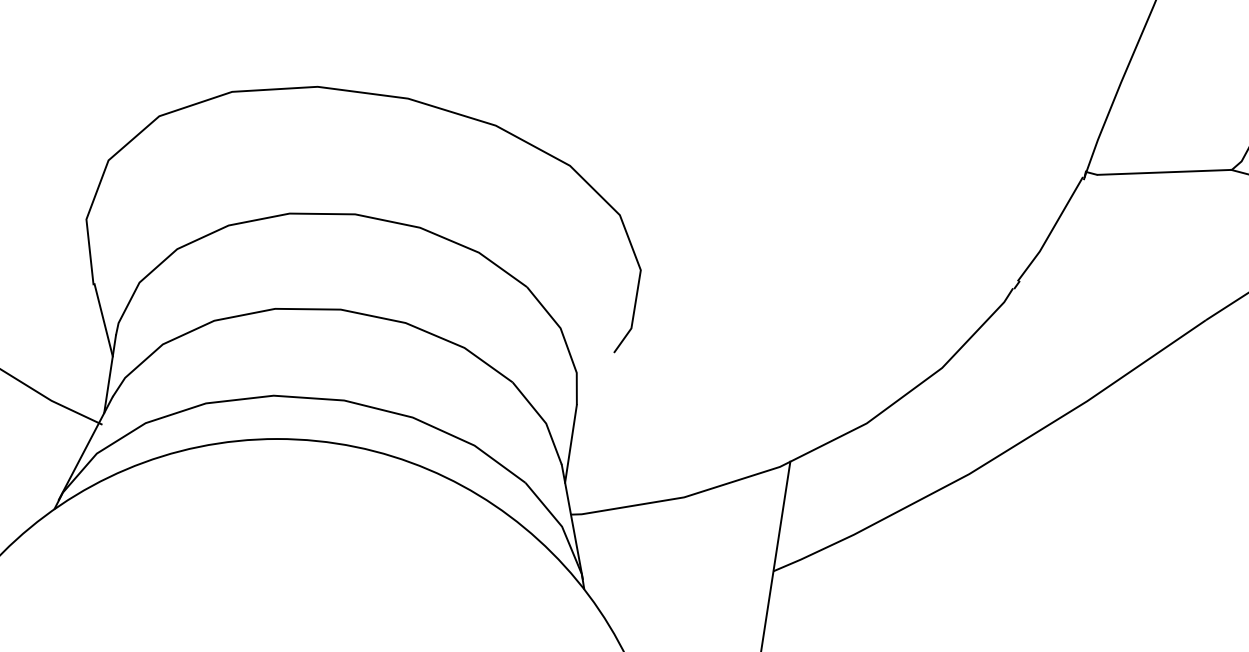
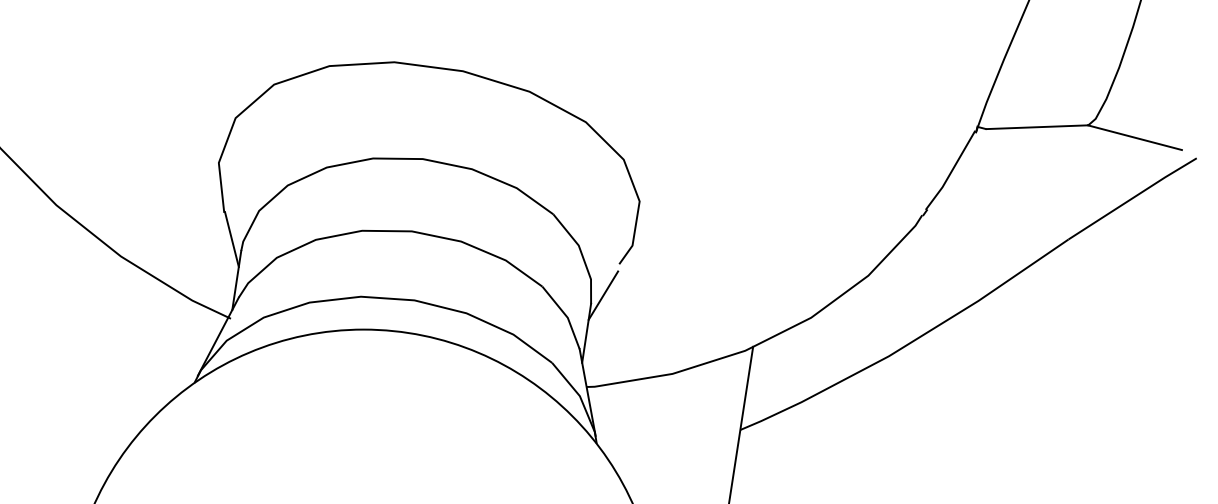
line: (593, 394) -> (603, 295), added

